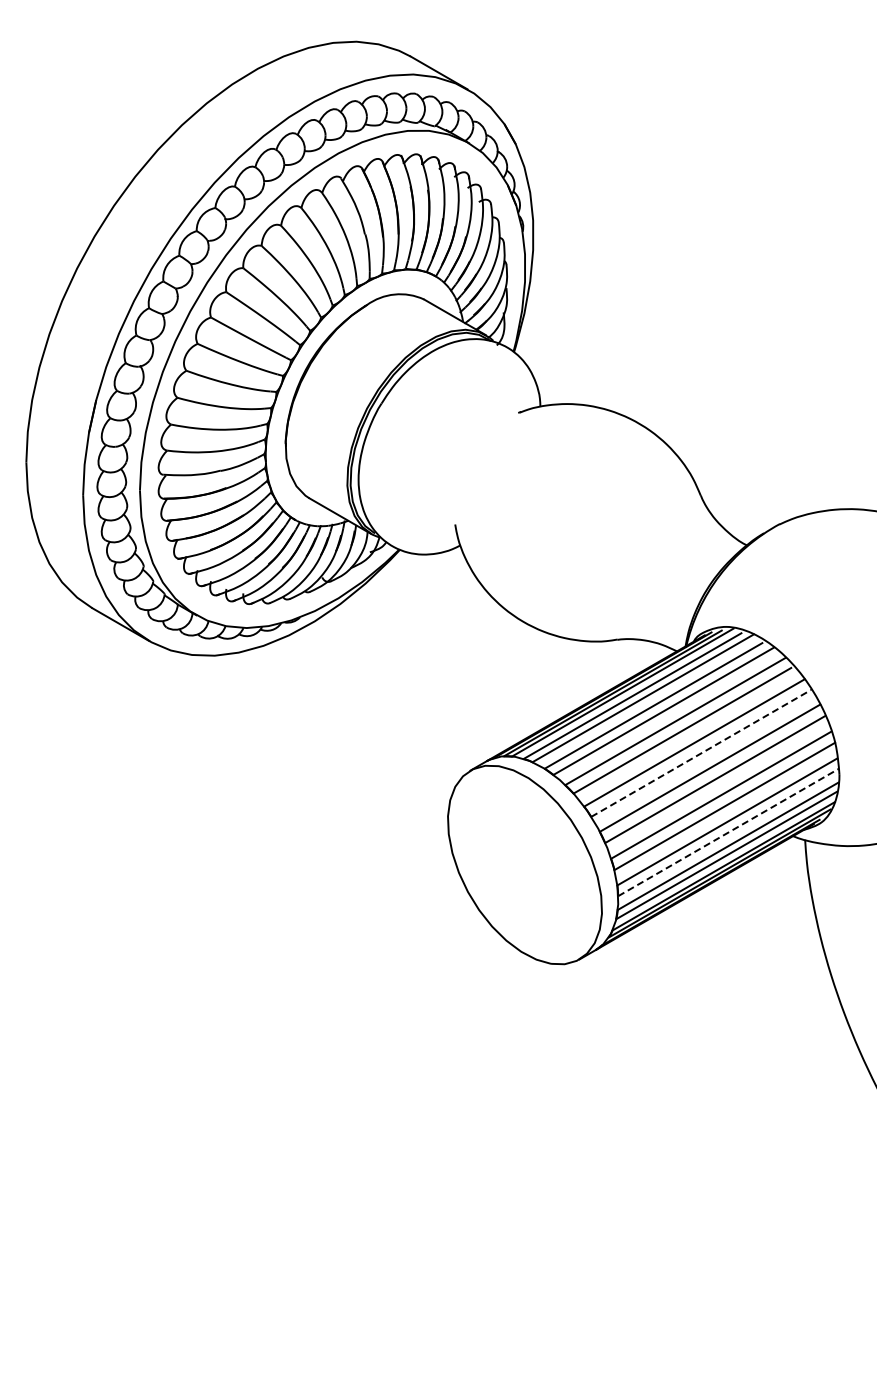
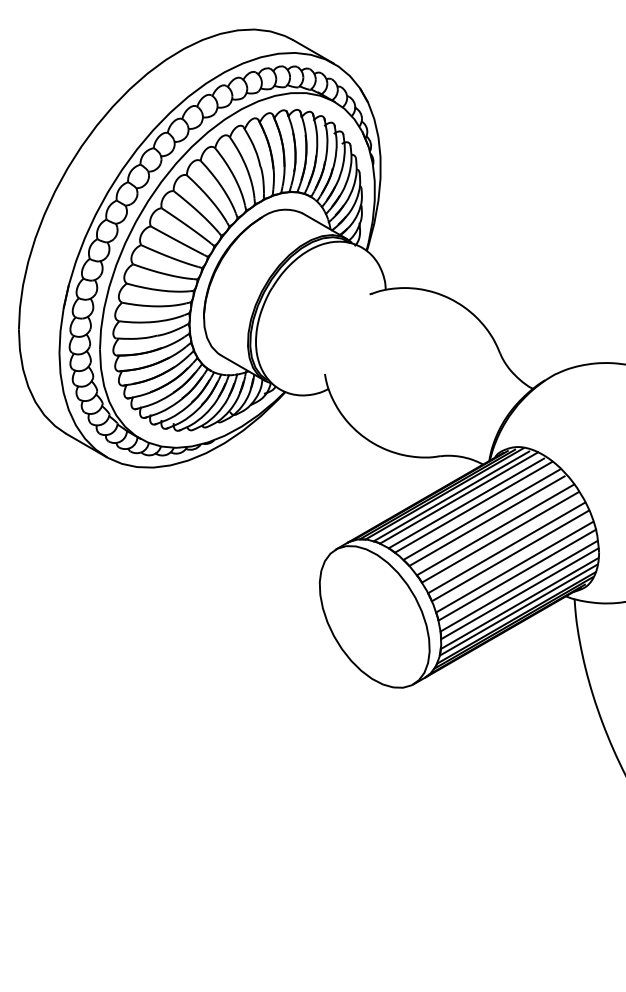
line: (701, 753) -> (500, 537), dashed -> solid
line: (728, 832) -> (519, 593), dashed -> solid

